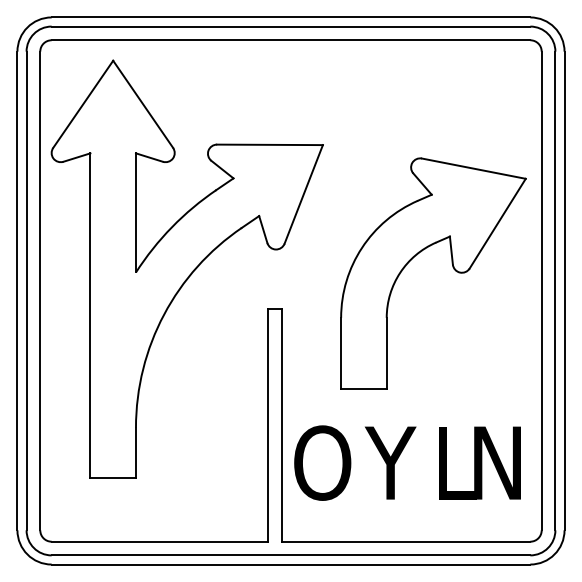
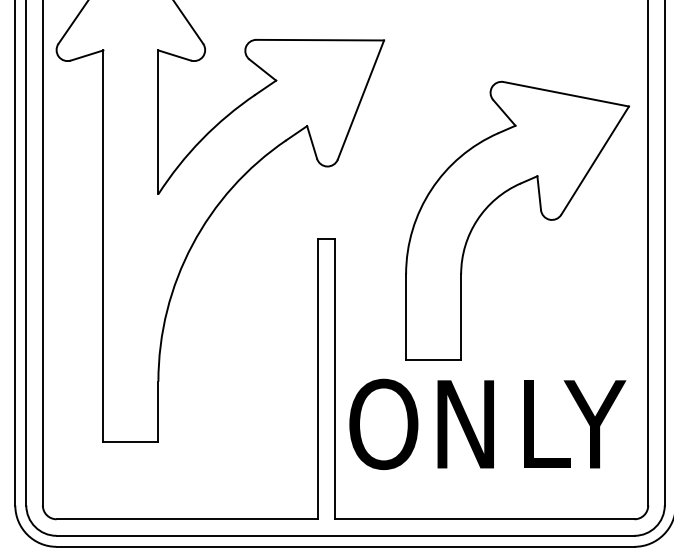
part: (452, 267) -> (540, 213), moved
text: (390, 462) -> (465, 423), Y -> N
text: (497, 462) -> (594, 423), N -> Y

